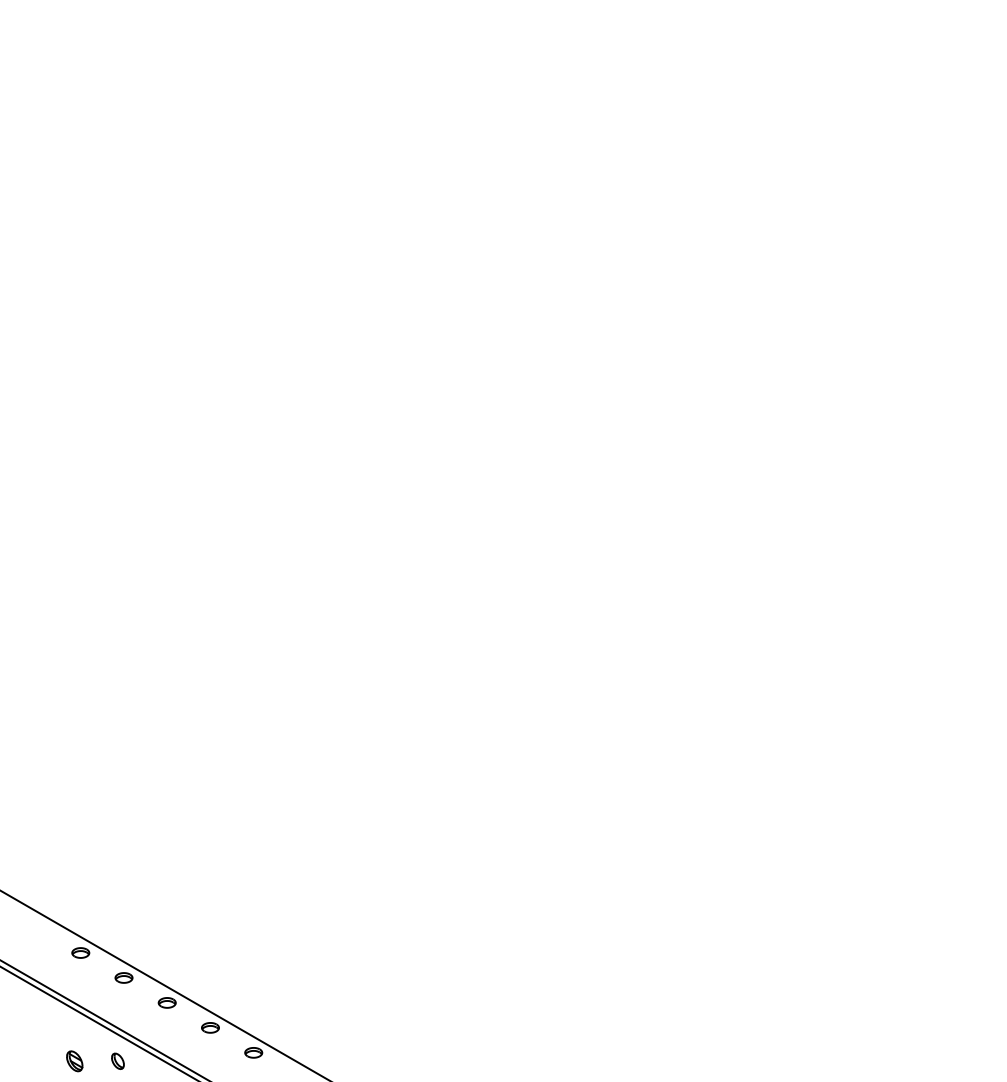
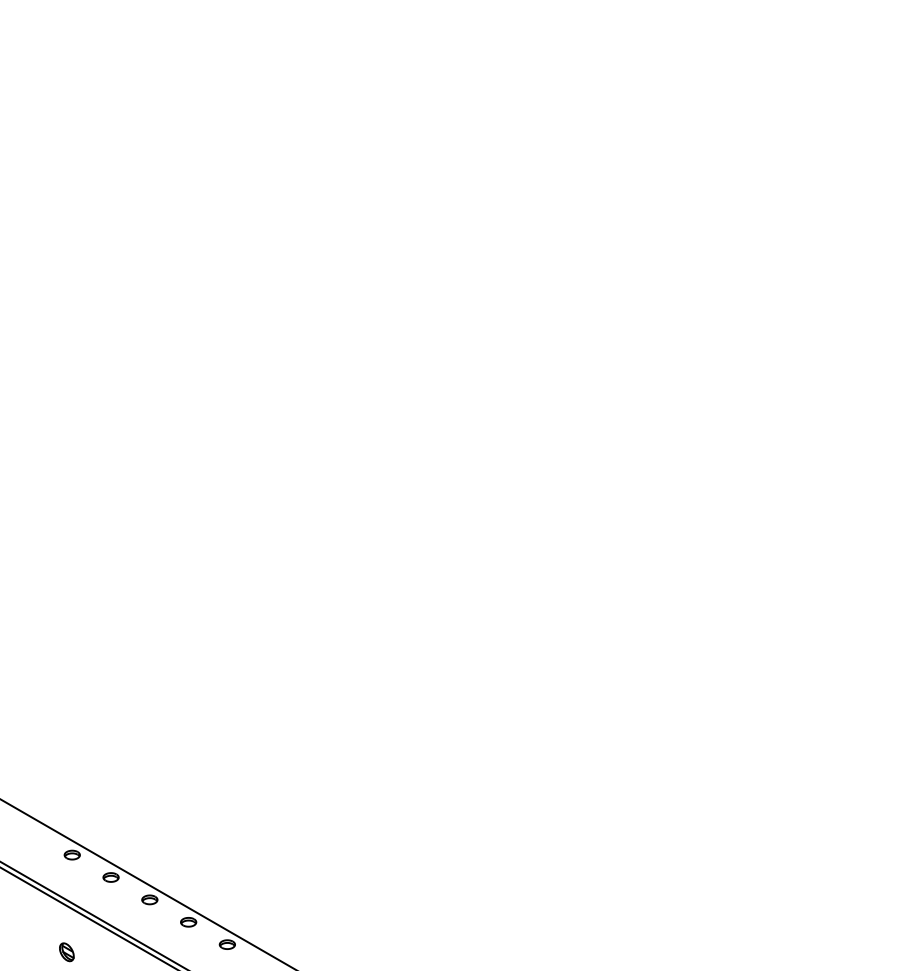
part: (117, 1061) -> (105, 952), removed

